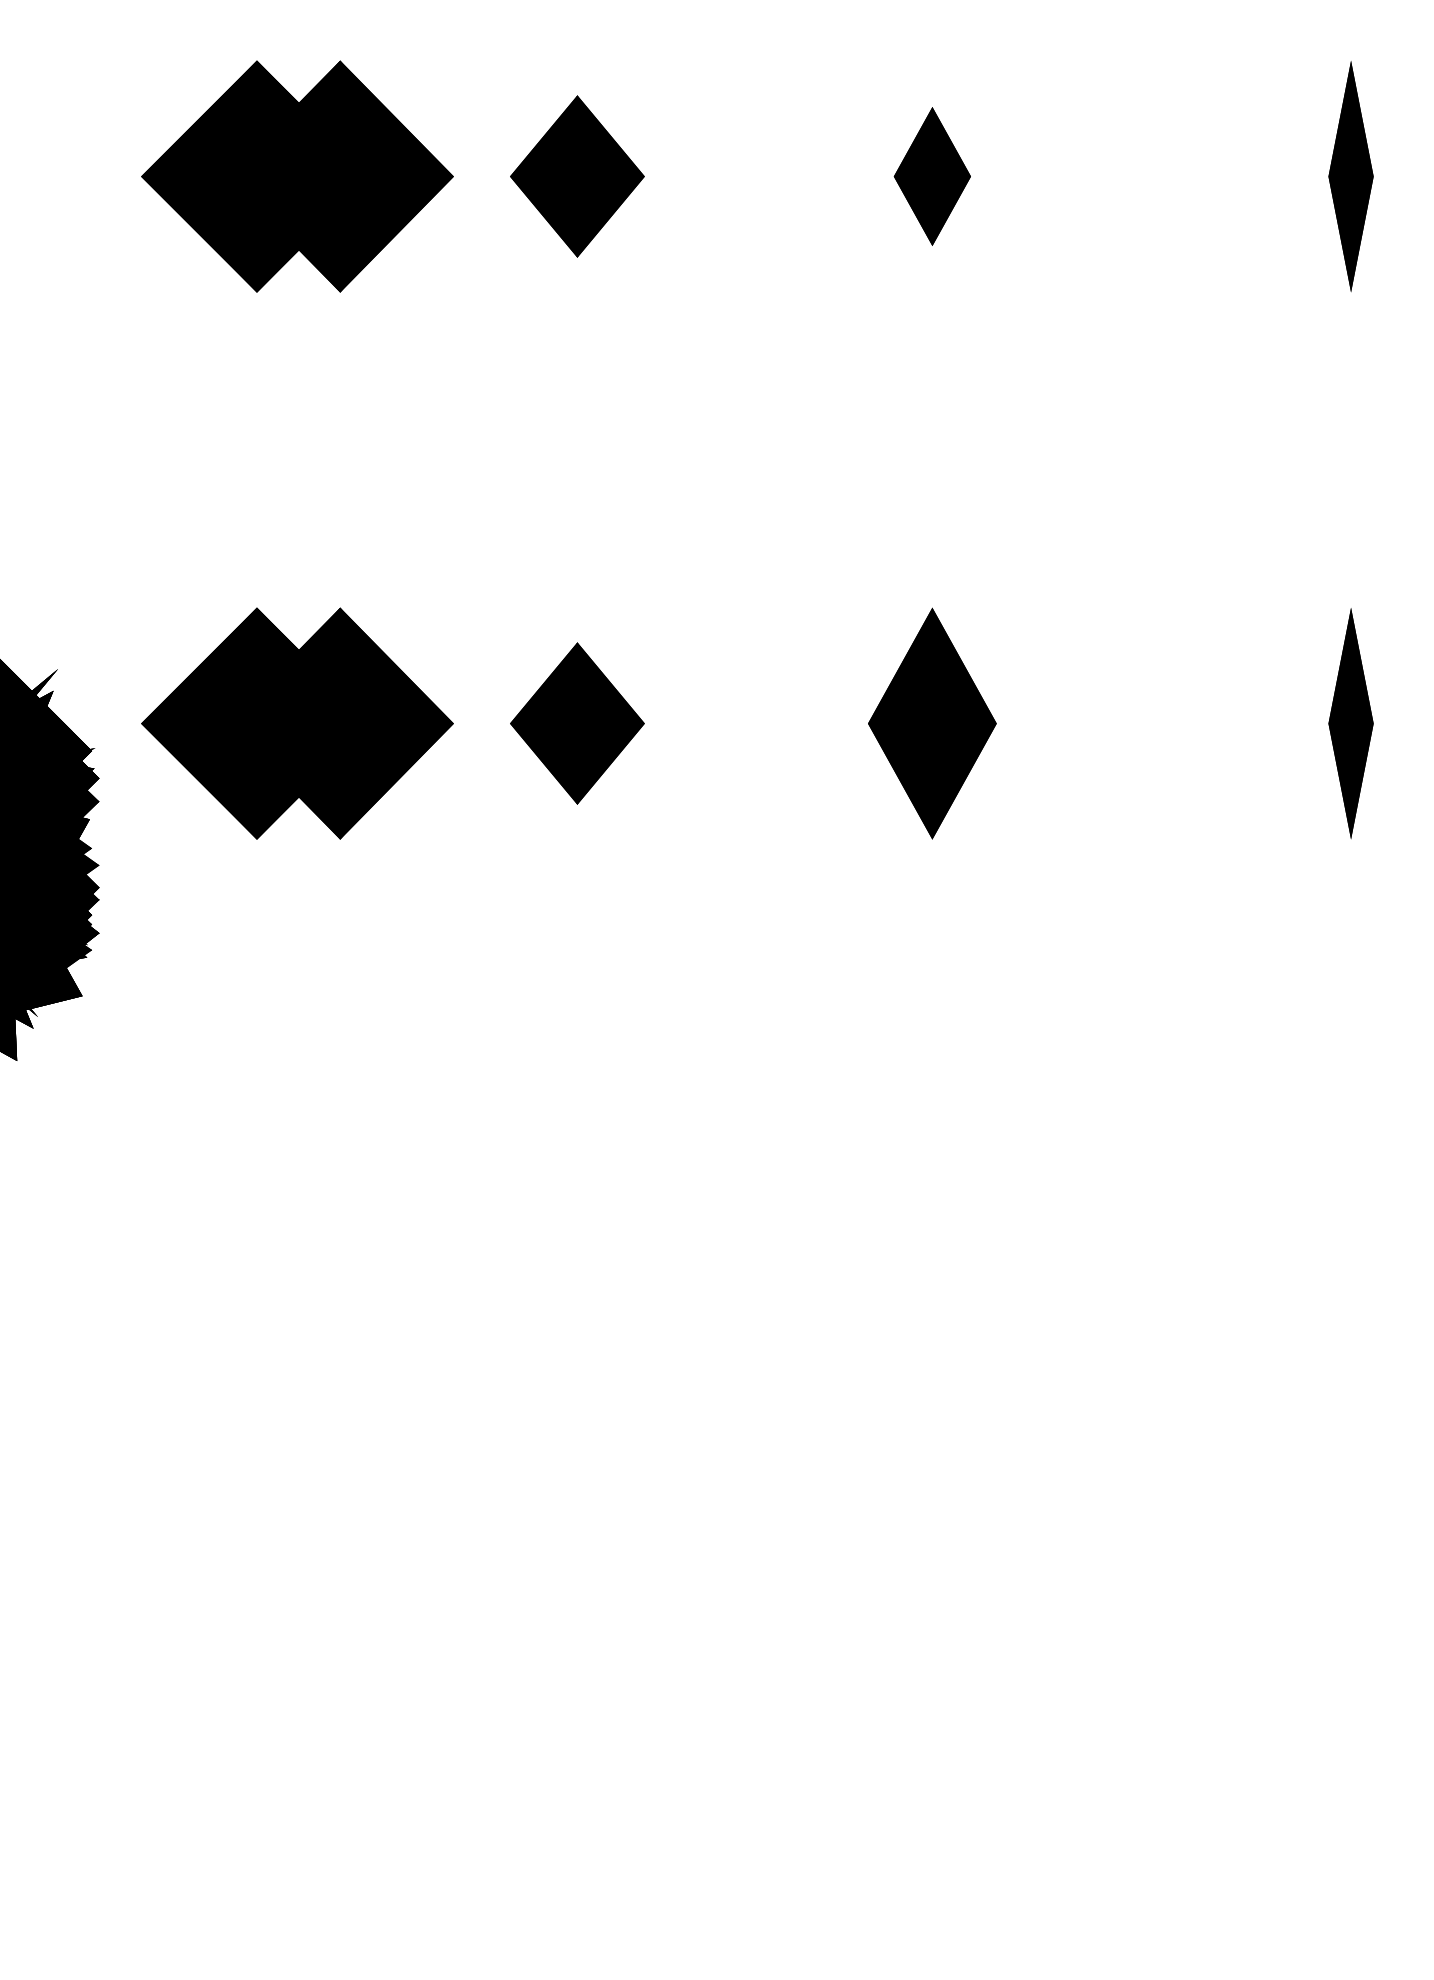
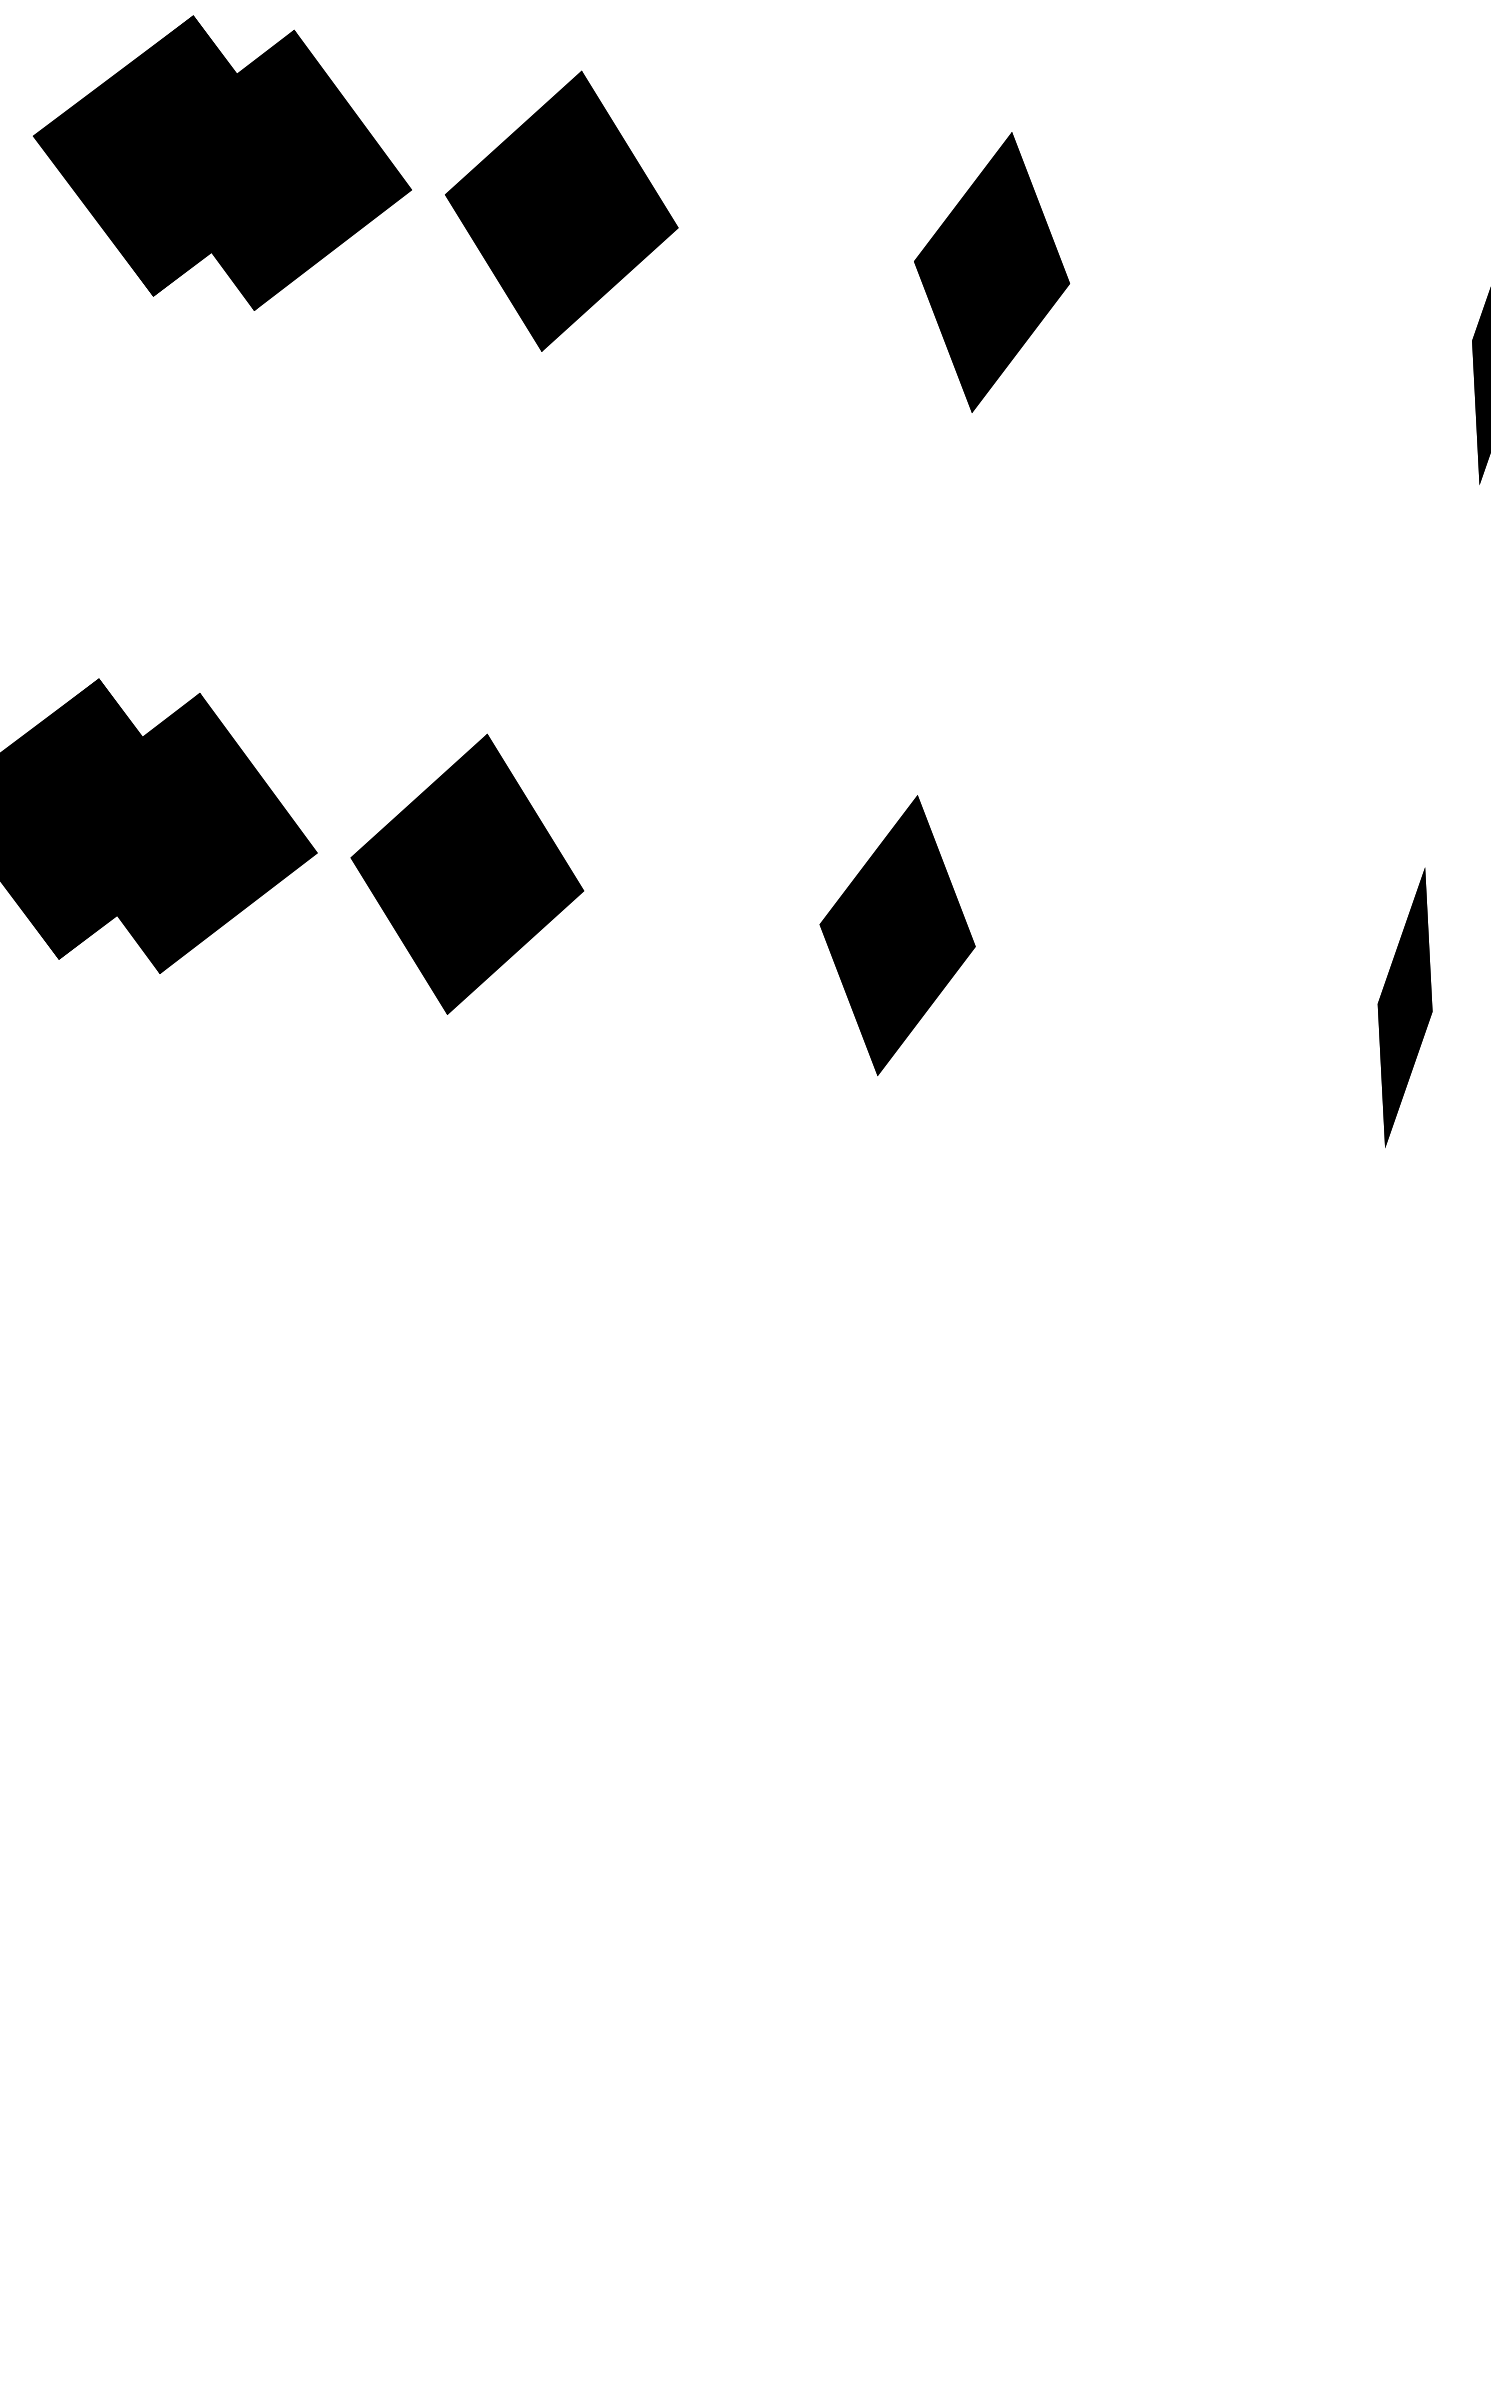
part: (577, 176) -> (561, 211), size x1.43
part: (932, 176) -> (992, 272), size x1.67
part: (577, 723) -> (467, 874), size x1.43

